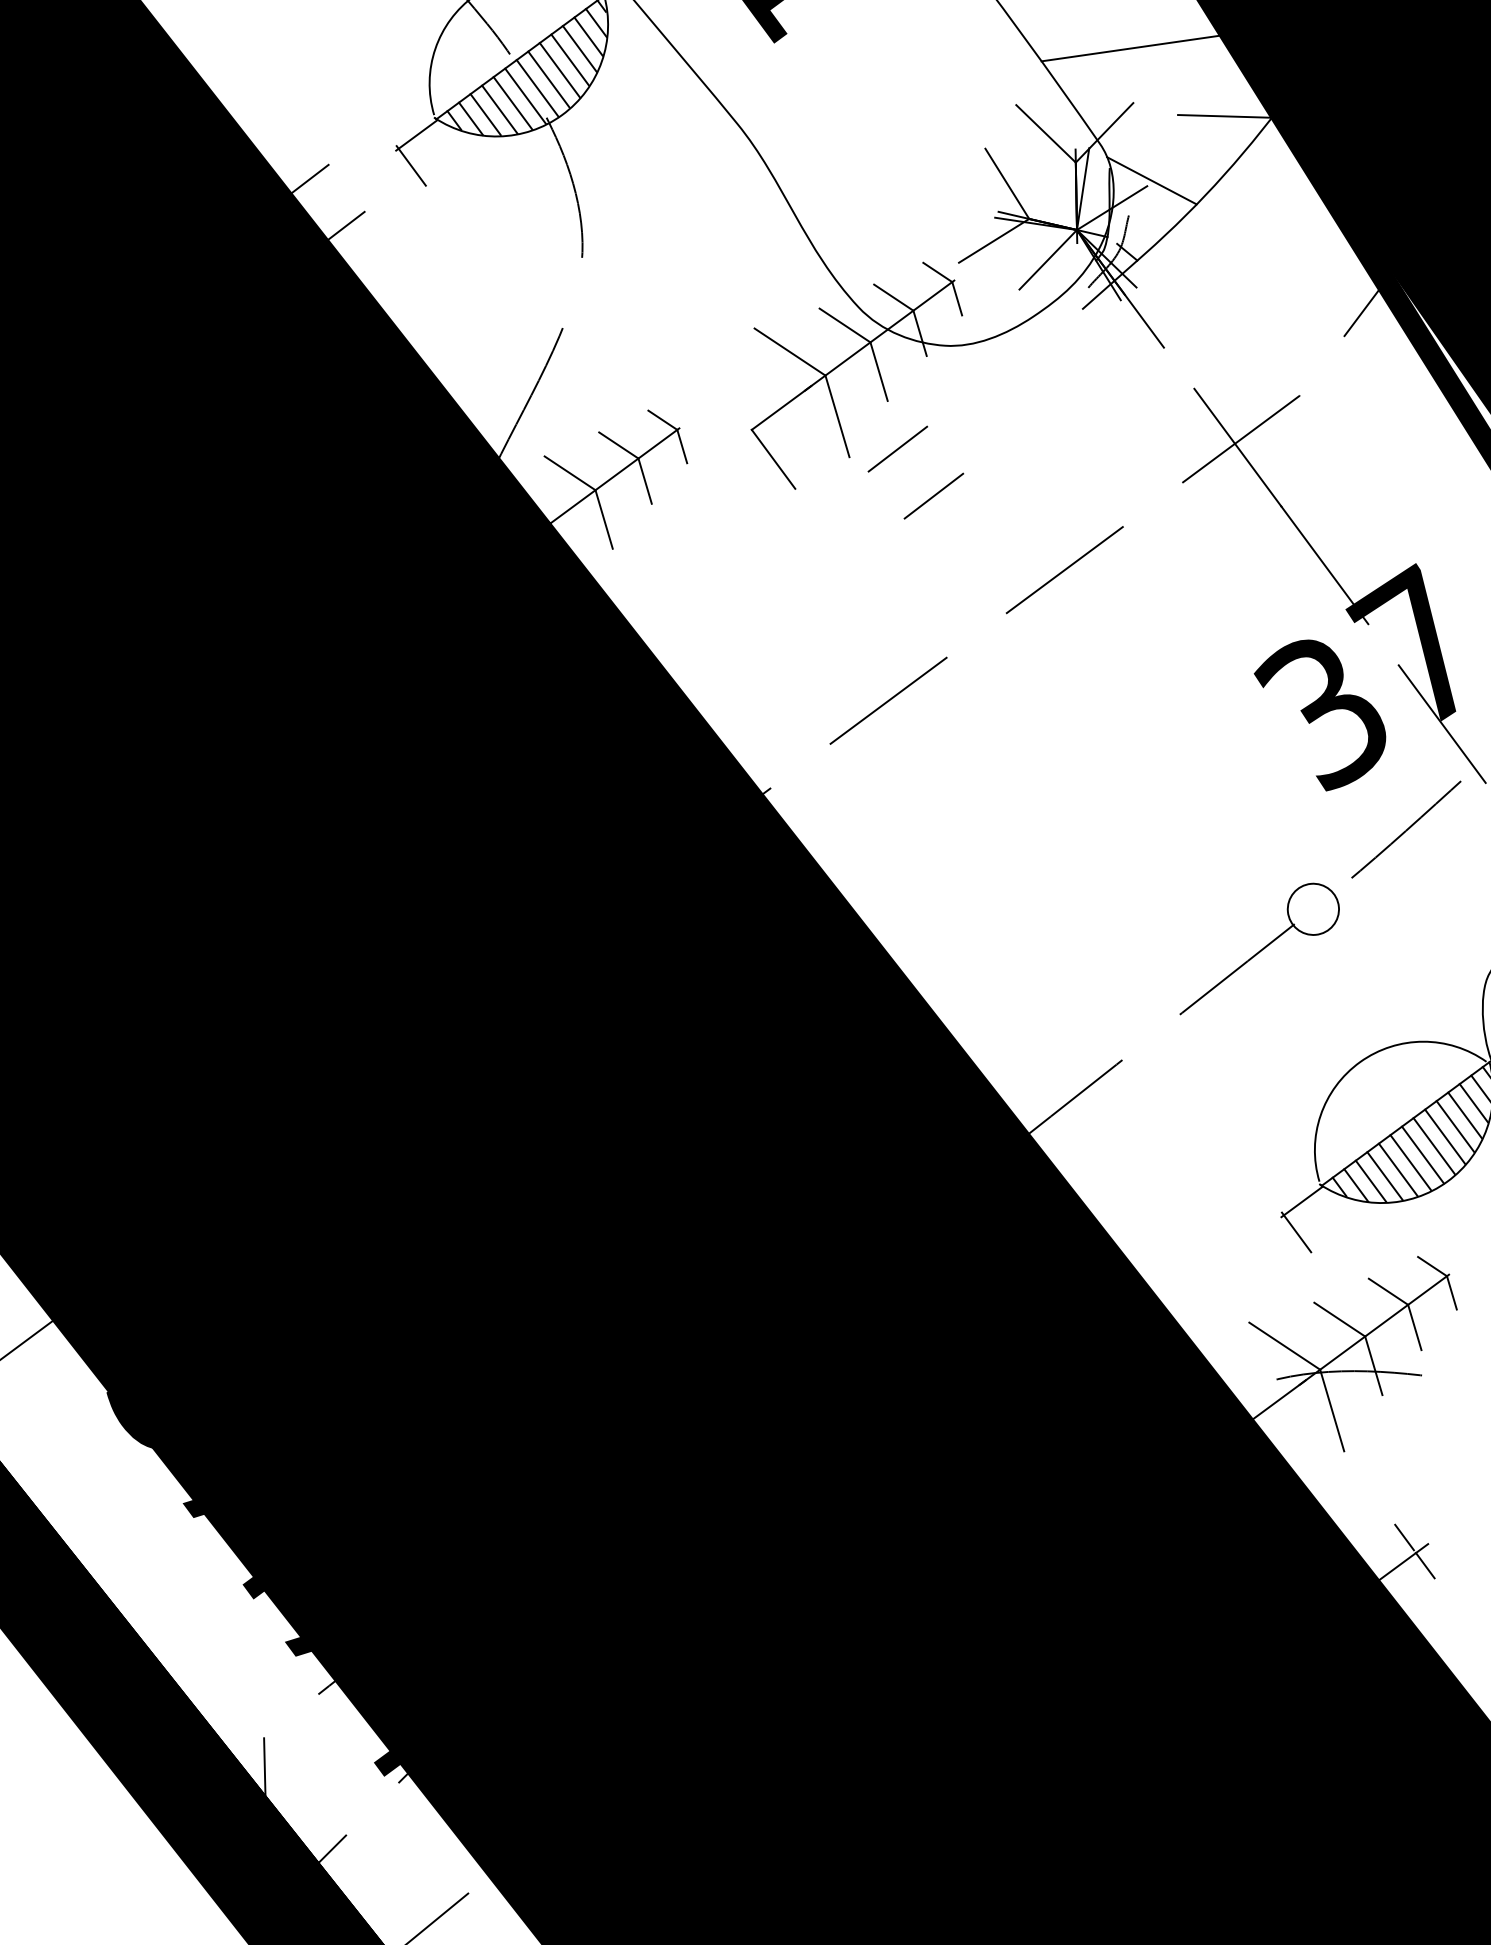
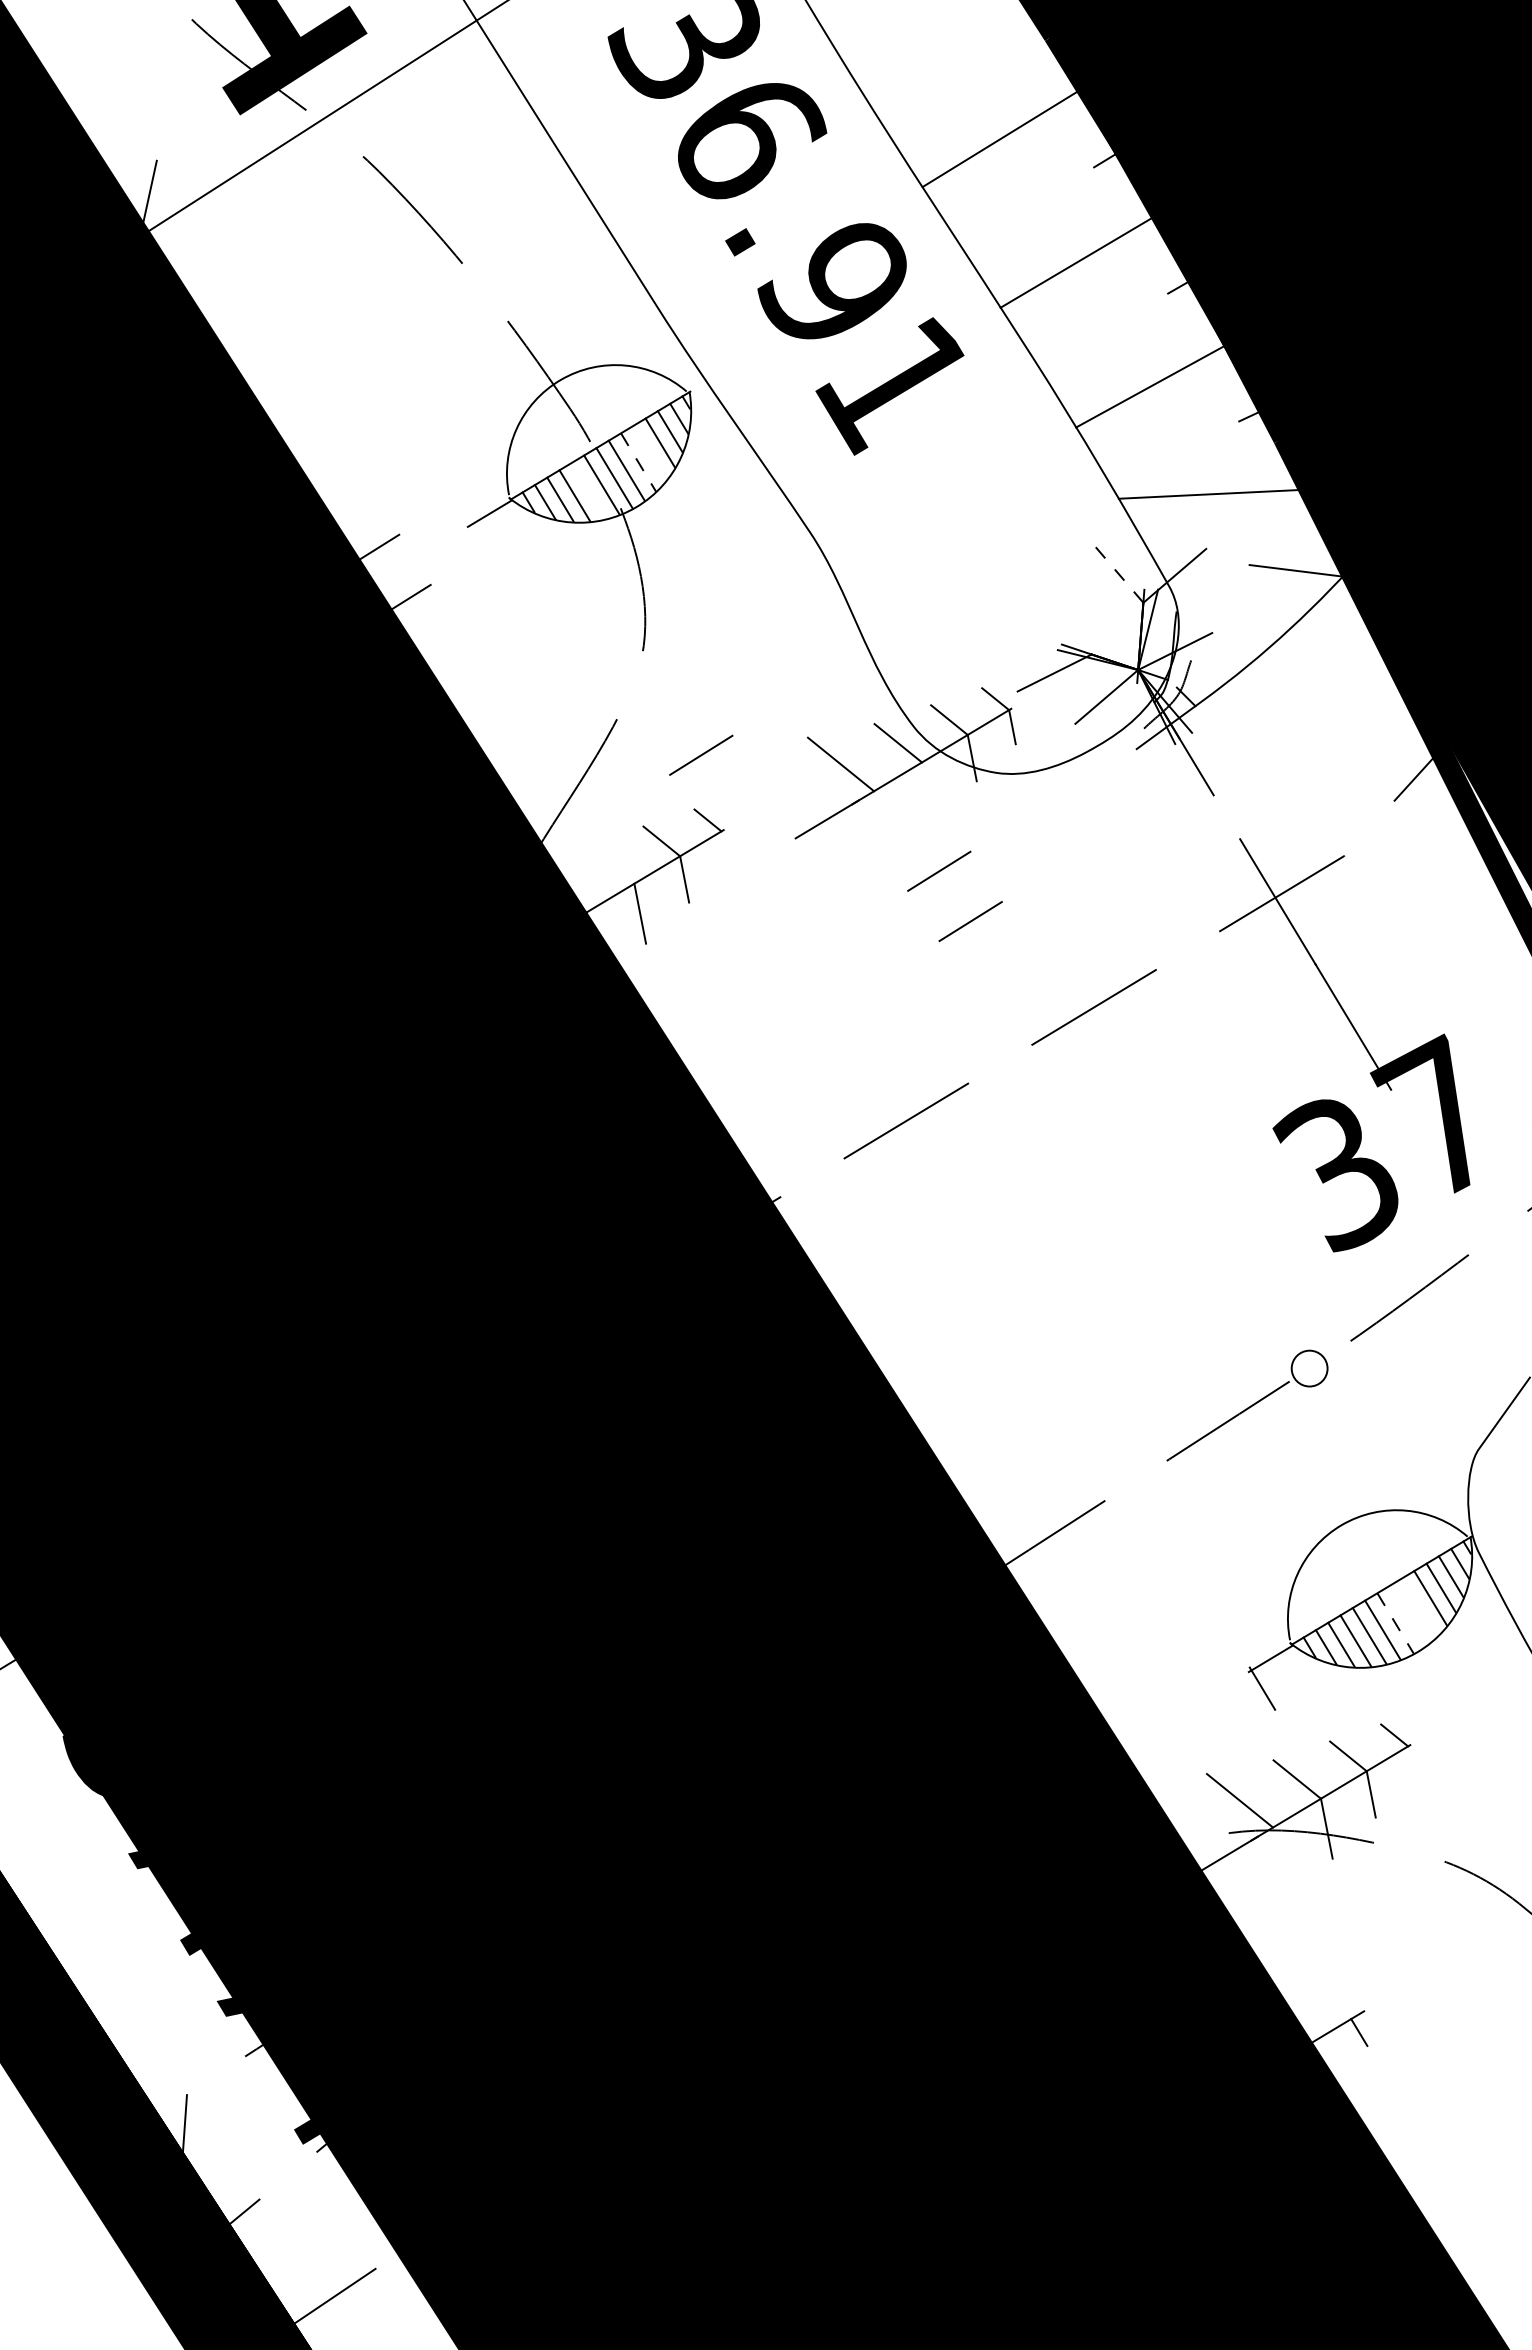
line: (569, 59) -> (649, 452), removed
line: (559, 70) -> (638, 462), solid -> dashed
line: (512, 103) -> (588, 490), removed
line: (1046, 133) -> (1116, 571), solid -> dashed
line: (411, 165) -> (481, 543), removed
line: (1151, 180) -> (1217, 627), removed
line: (1006, 183) -> (1072, 617), removed
line: (650, 355) -> (701, 754), added
line: (878, 371) -> (927, 792), removed
line: (837, 415) -> (882, 832), removed
line: (681, 446) -> (724, 848), removed
line: (773, 459) -> (814, 869), removed
line: (569, 473) -> (610, 864), removed
line: (1442, 723) -> (1455, 1195), removed
circle: (1313, 909) -> (1309, 1368), size x0.7
line: (1445, 1136) -> (1419, 1607), removed
line: (1434, 1145) -> (1407, 1615), removed
line: (1422, 1155) -> (1395, 1623), solid -> dashed
line: (1451, 1292) -> (1411, 1763), removed
line: (1332, 1410) -> (1281, 1869), removed
line: (1404, 1537) -> (1341, 2002), removed

